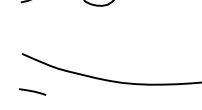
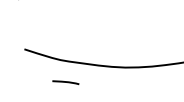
line: (32, 91) -> (65, 82), moved

